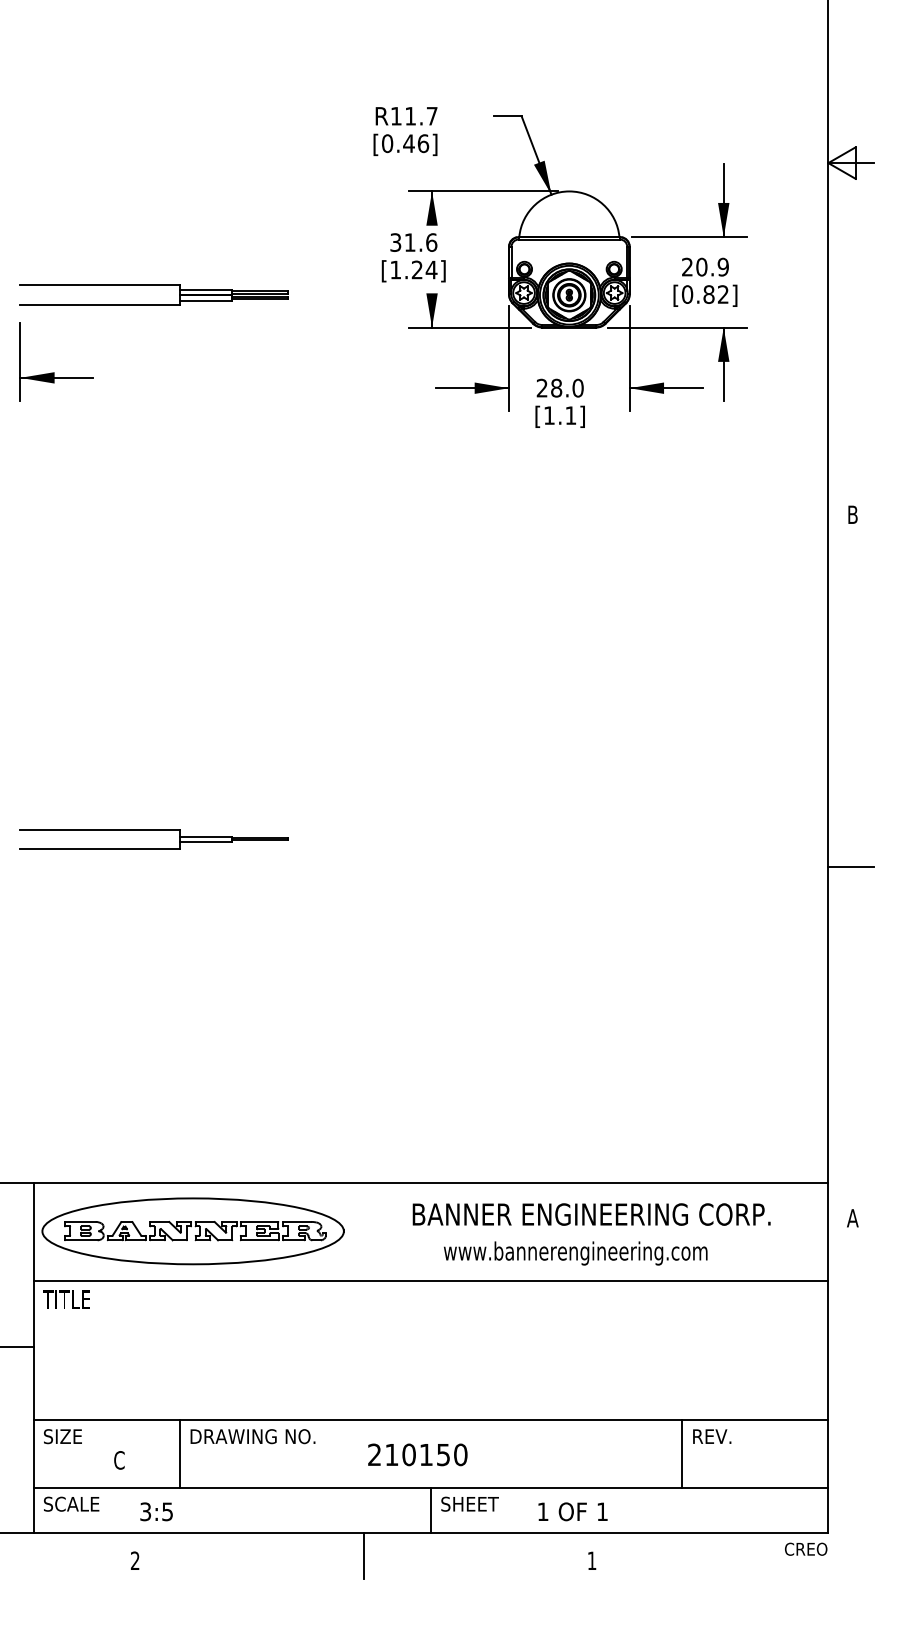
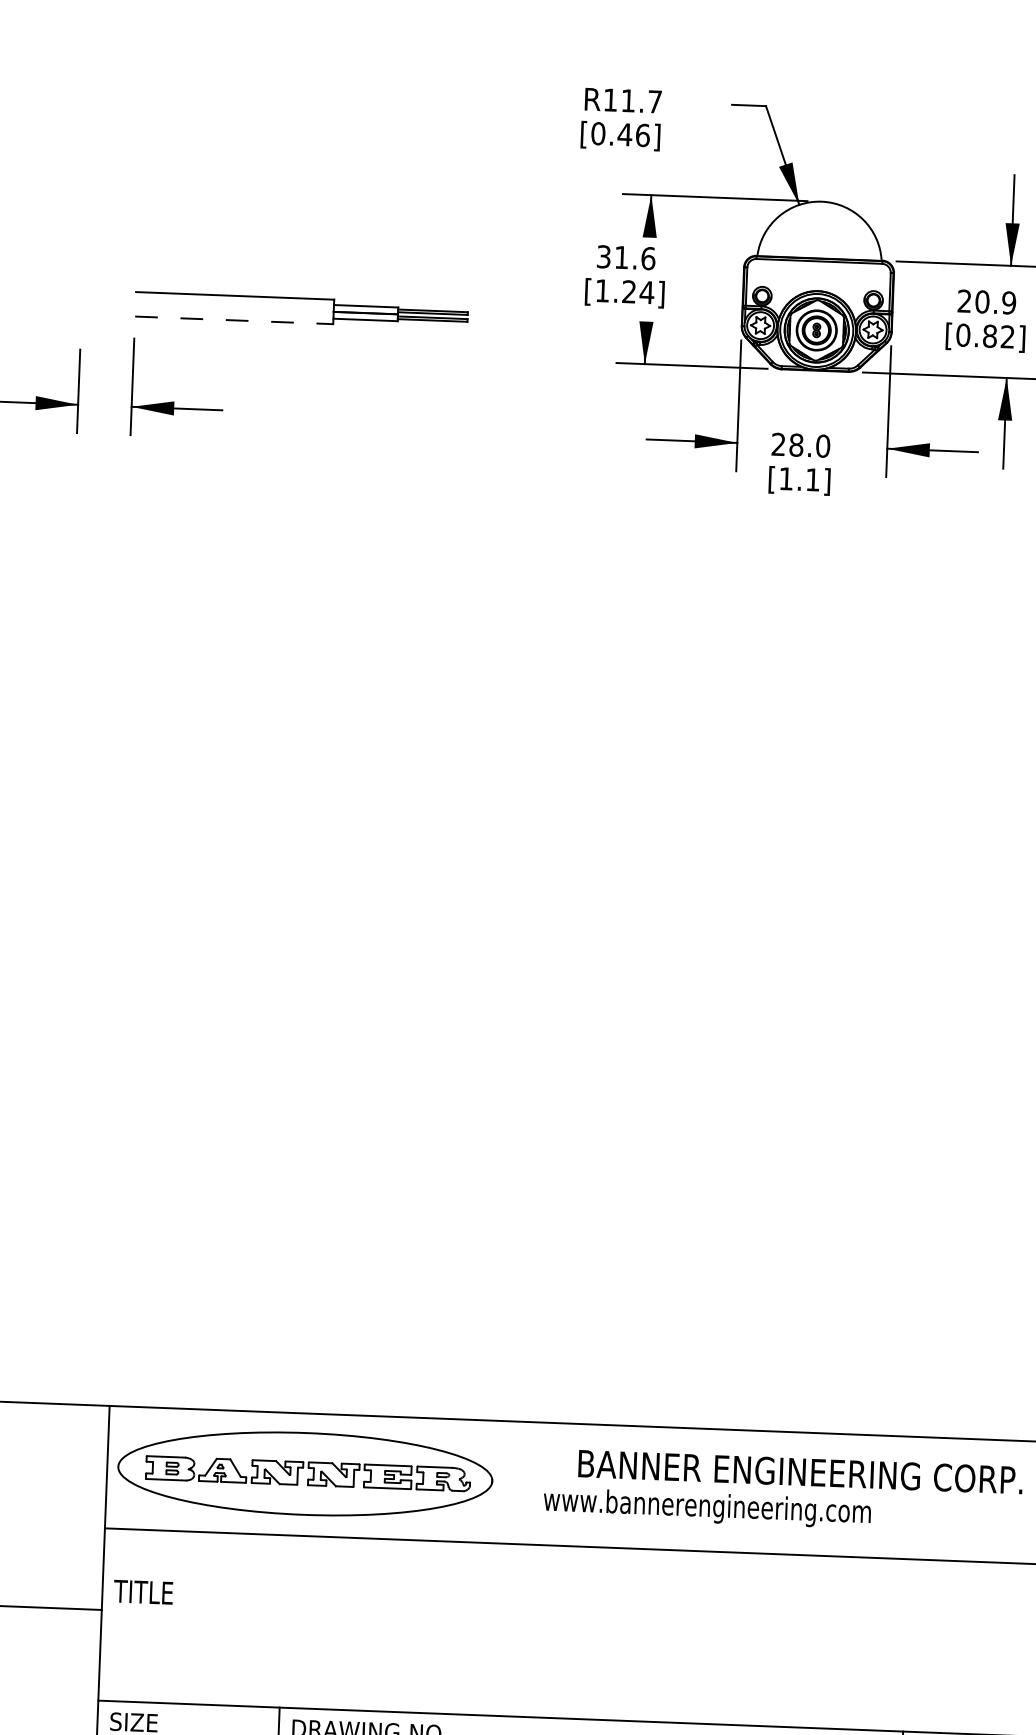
line: (100, 305) -> (234, 320), solid -> dashed
part: (153, 830) -> (275, 974), removed
text: (575, 1253) -> (707, 1508), moved
text: (66, 1299) -> (143, 1592), moved

